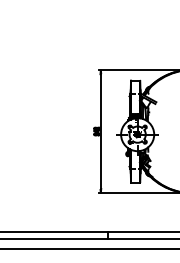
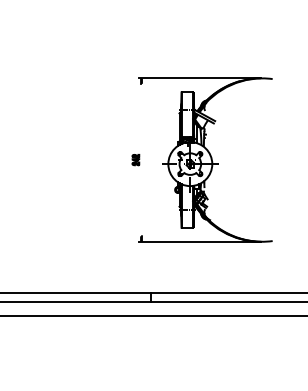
line: (100, 131) -> (141, 159), removed

